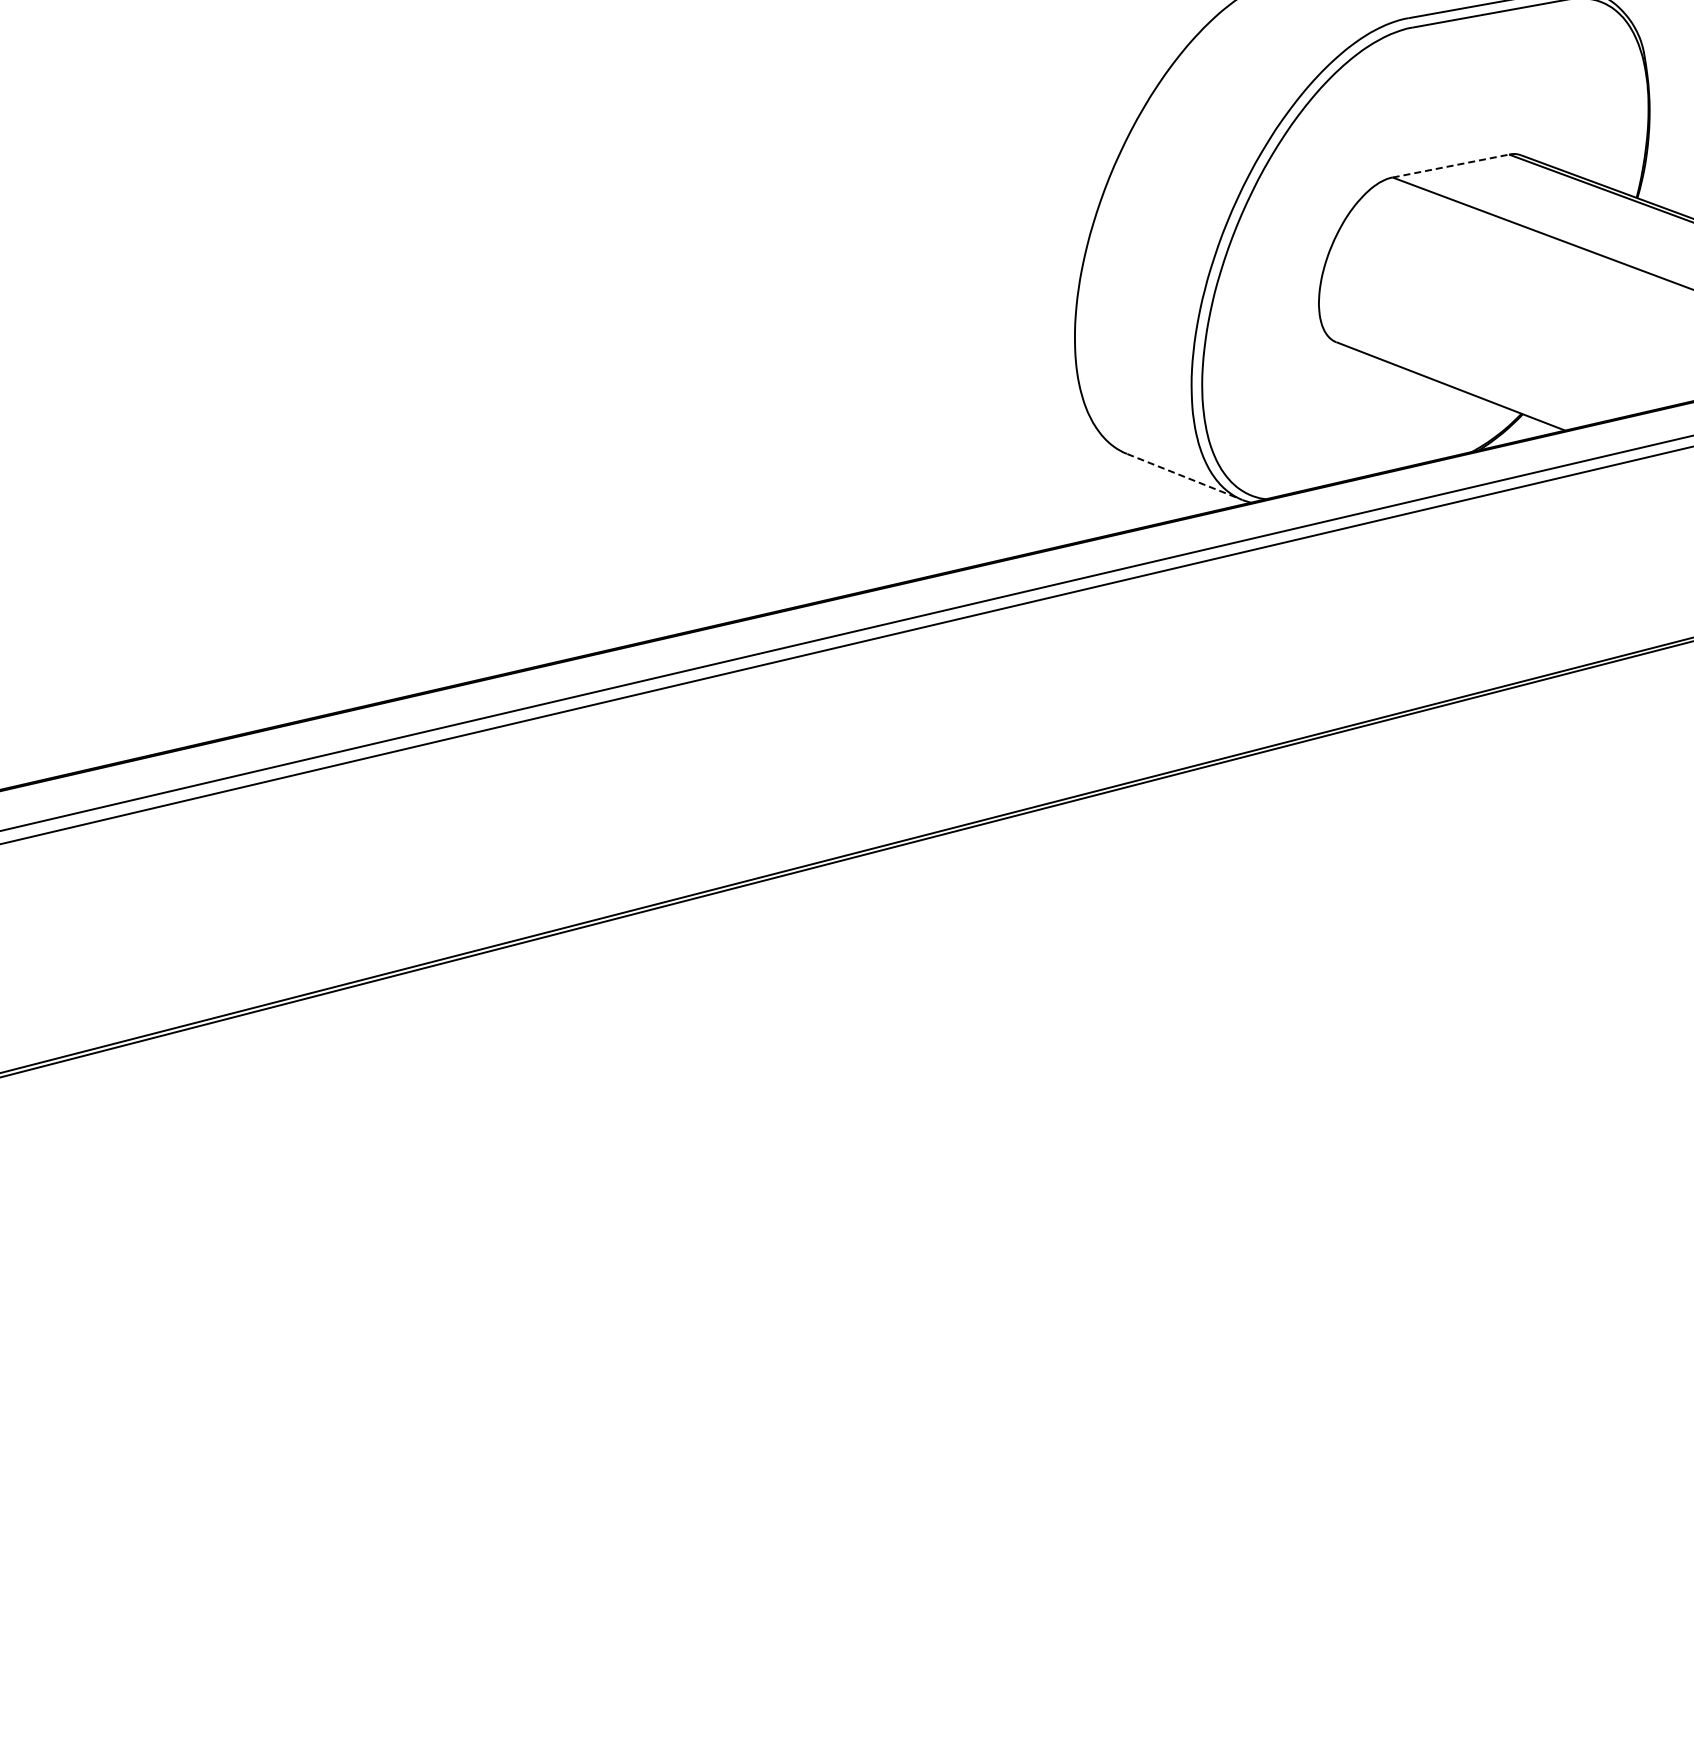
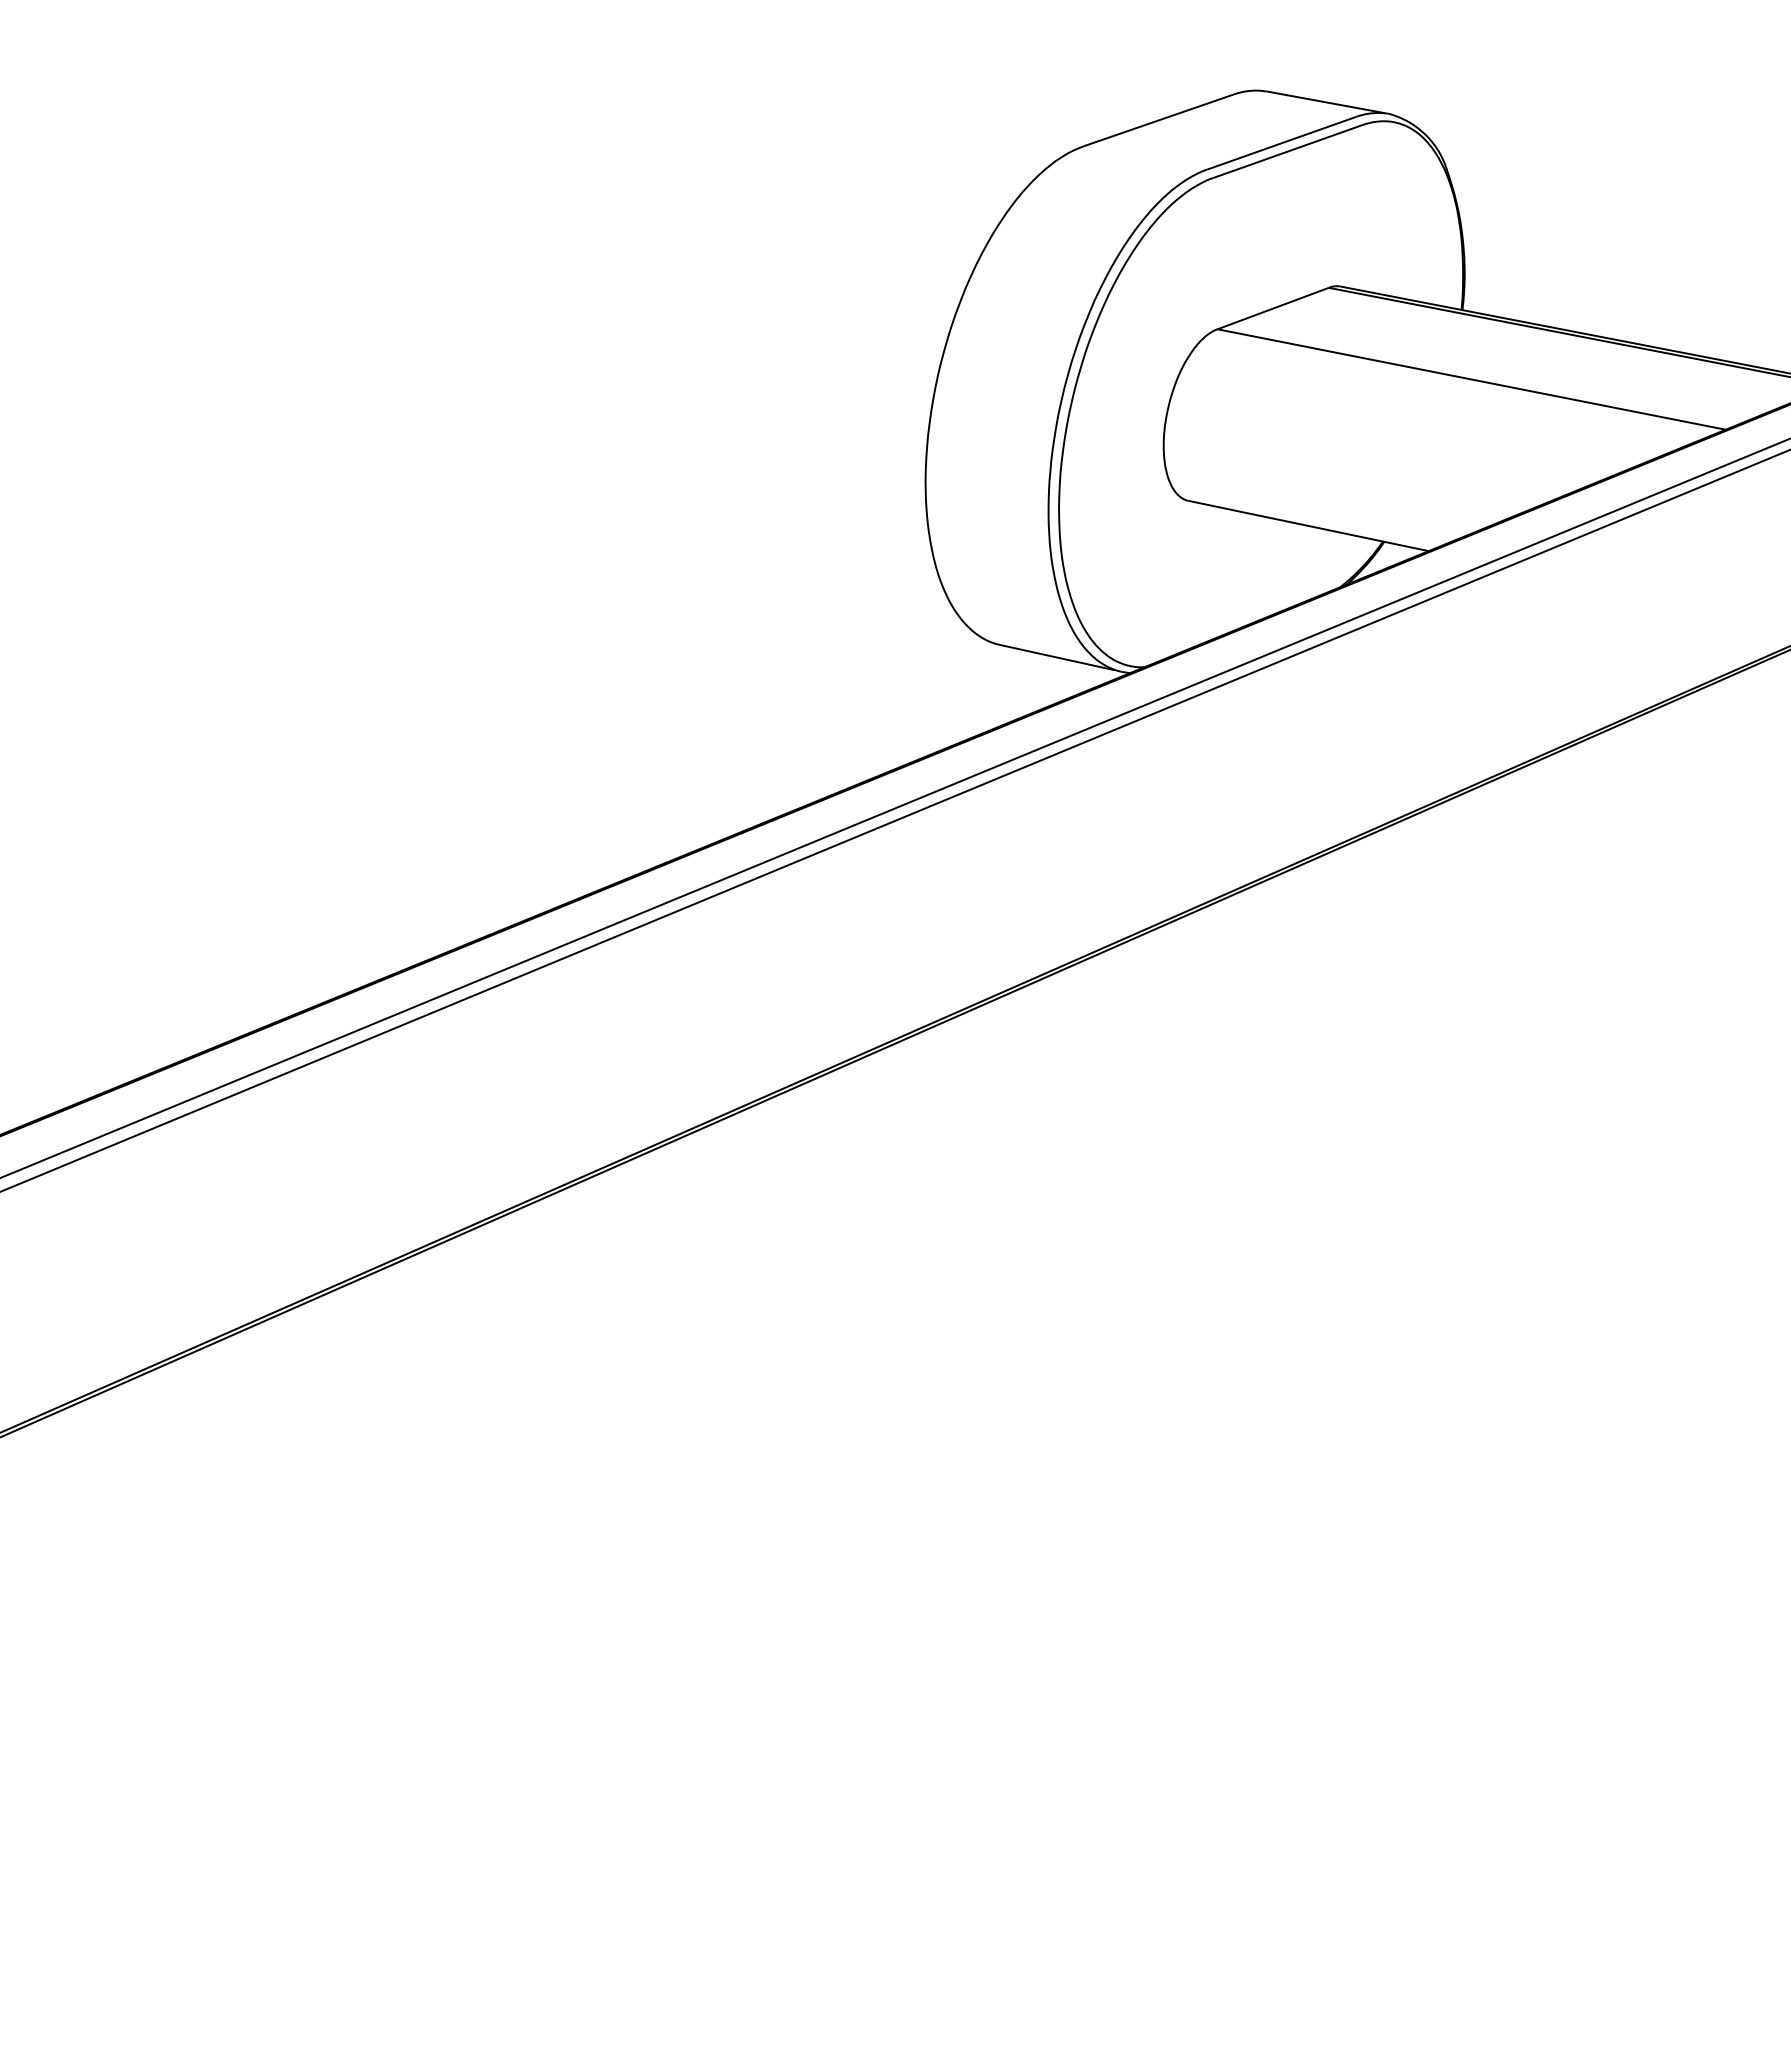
line: (1451, 166) -> (1273, 308), dashed -> solid
line: (1181, 475) -> (1057, 657), dashed -> solid

